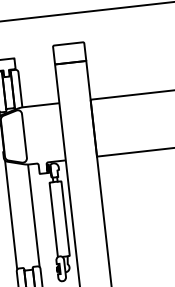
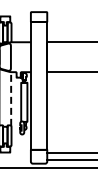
line: (34, 216) -> (11, 99), solid -> dashed

